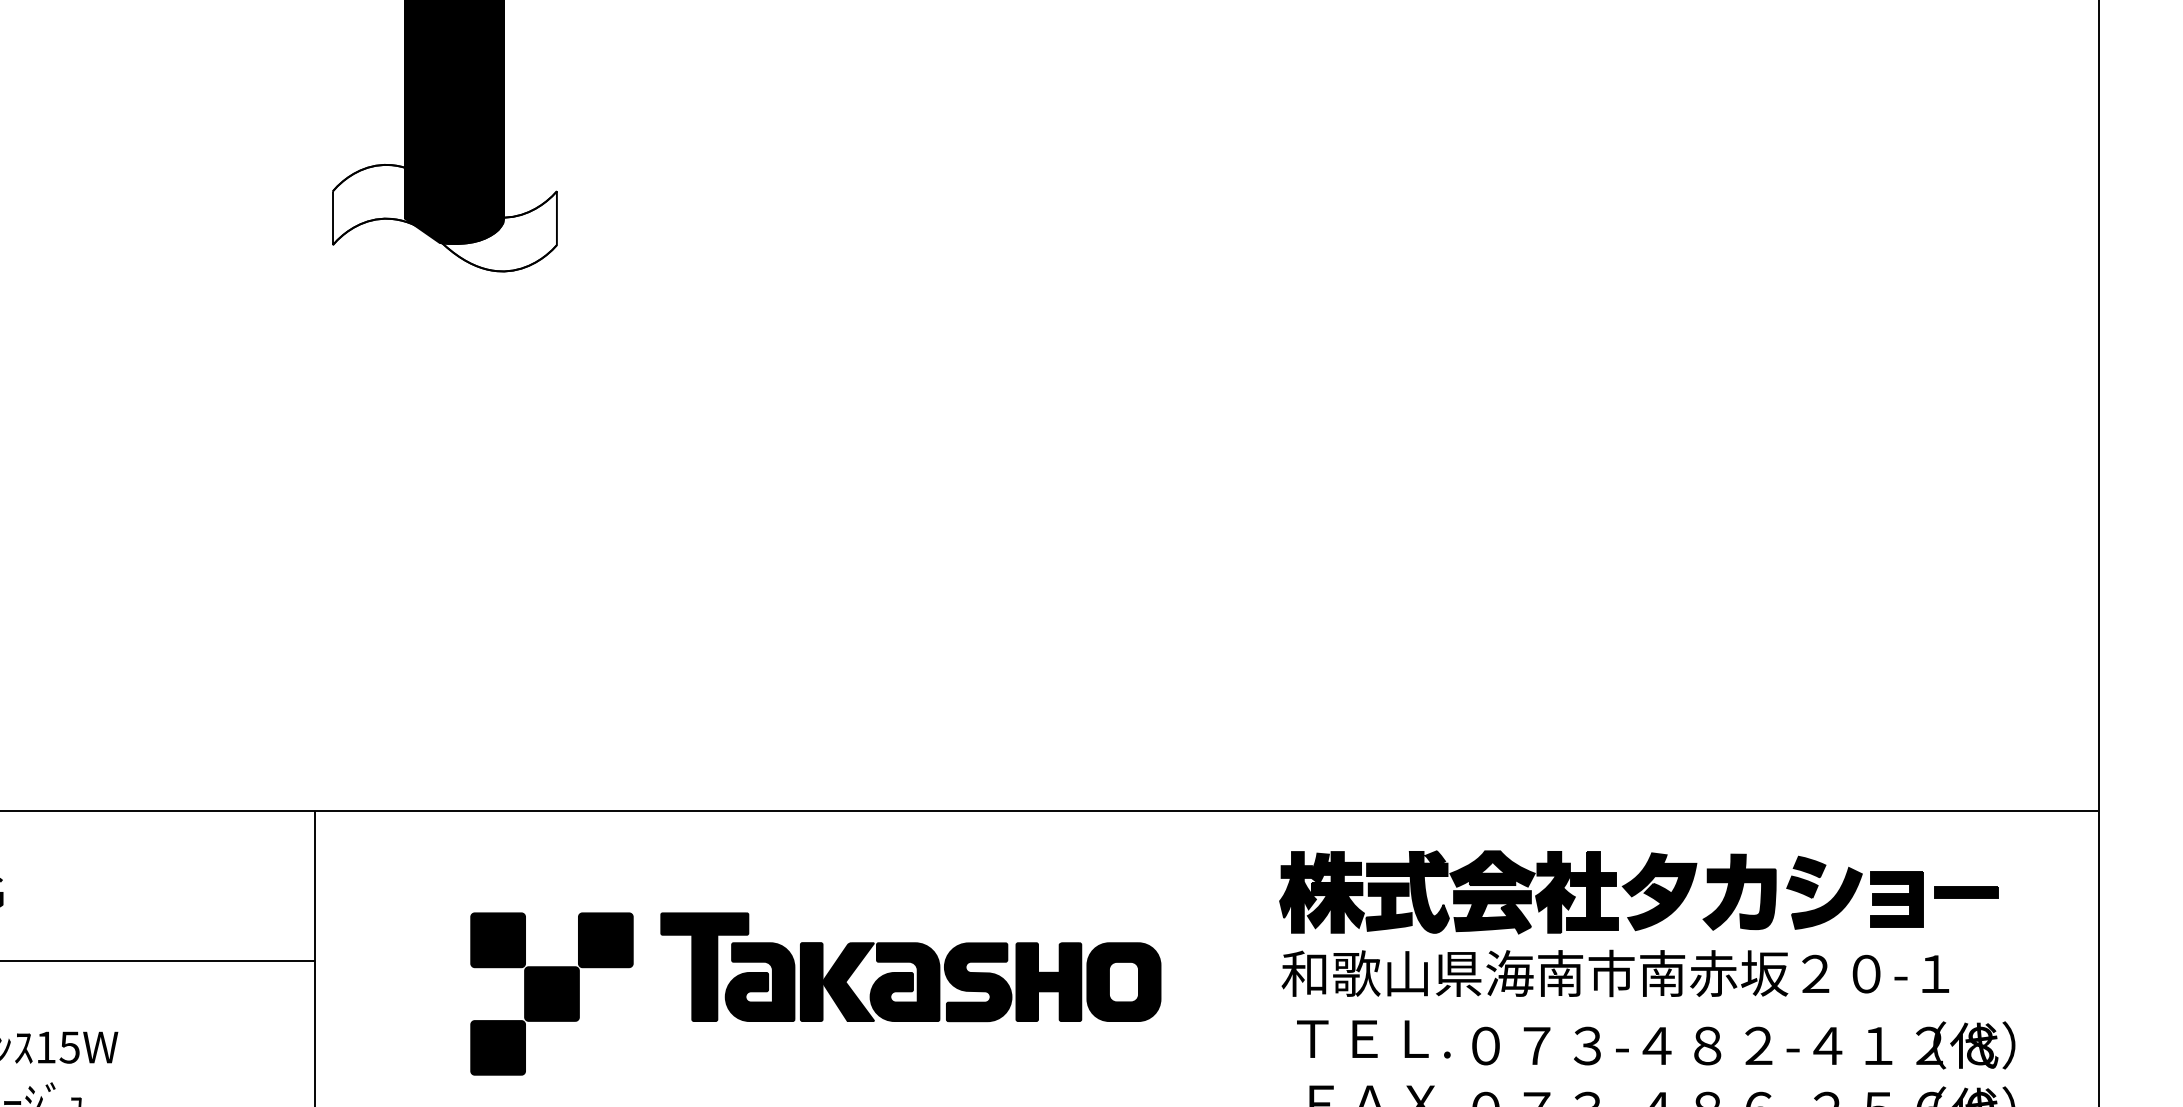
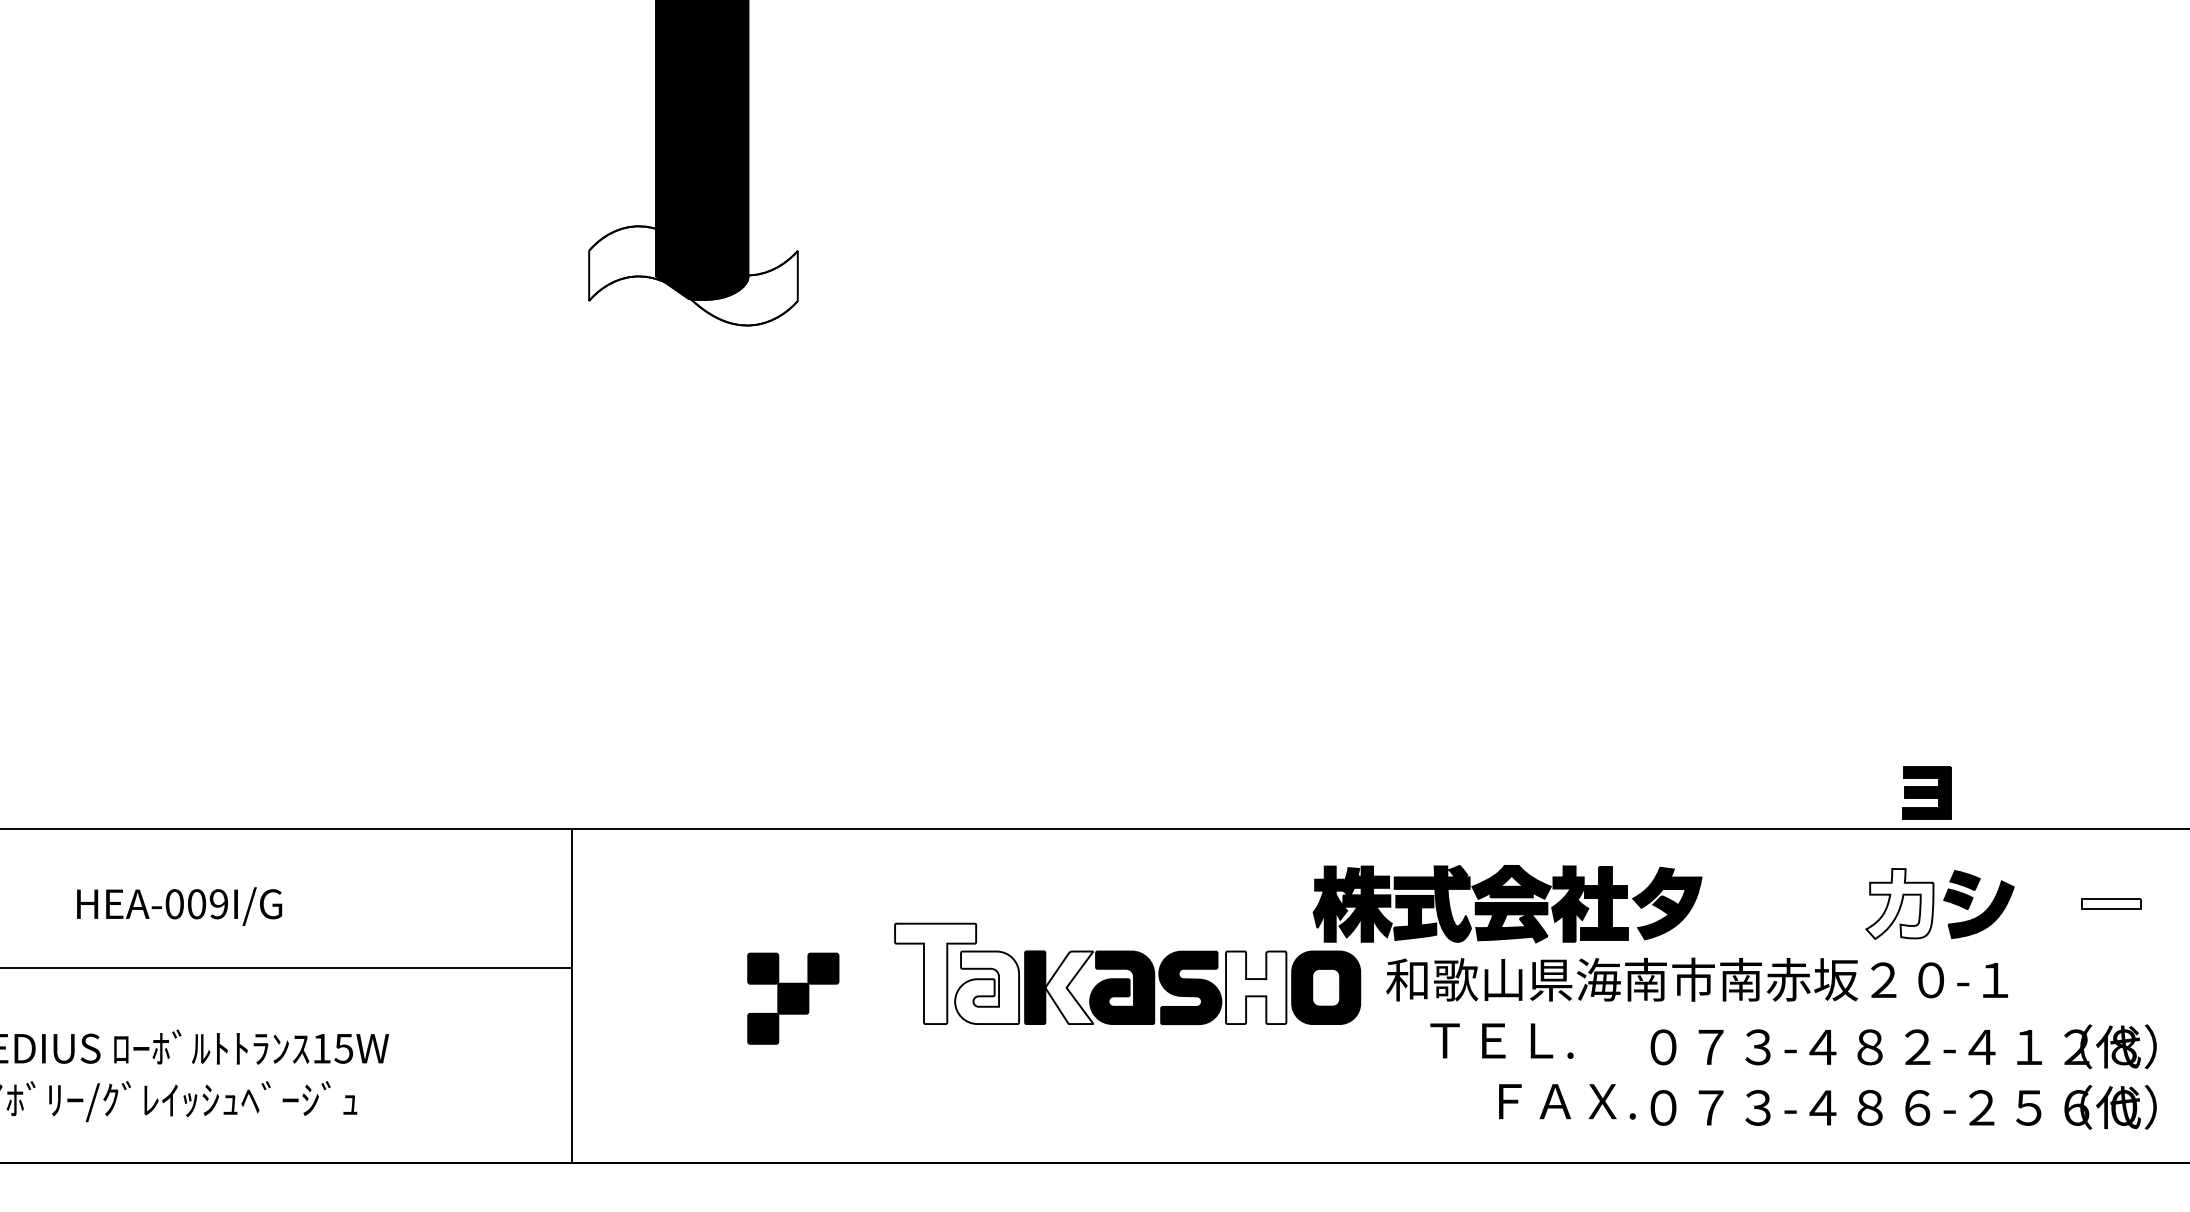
fill: (1739, 891) -> (1899, 903), removed
fill: (1965, 891) -> (2110, 903), removed
part: (1488, 892) -> (1507, 904), moved
part: (1895, 899) -> (1926, 792), moved
fill: (704, 966) -> (935, 973), removed
text: (1614, 973) -> (1696, 979), moved
fill: (760, 981) -> (987, 987), removed
fill: (848, 981) -> (1069, 987), removed
fill: (1049, 981) -> (1256, 987), removed
part: (552, 993) -> (793, 998), size x0.6
text: (1373, 1038) -> (1501, 1040), moved

